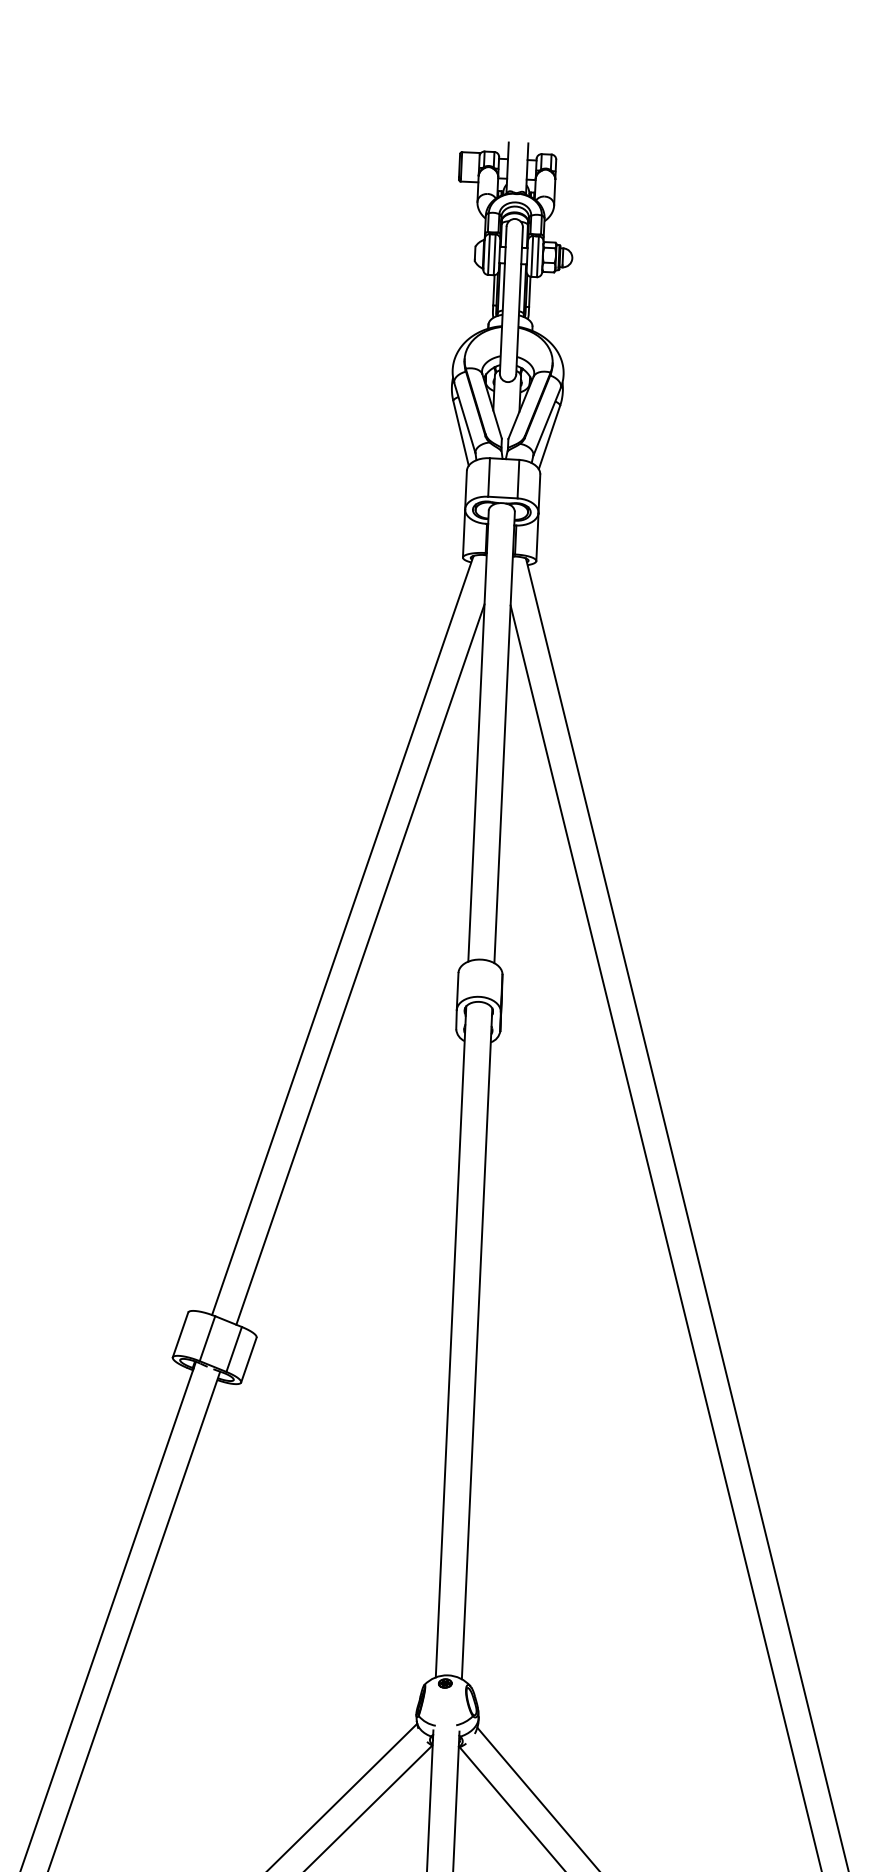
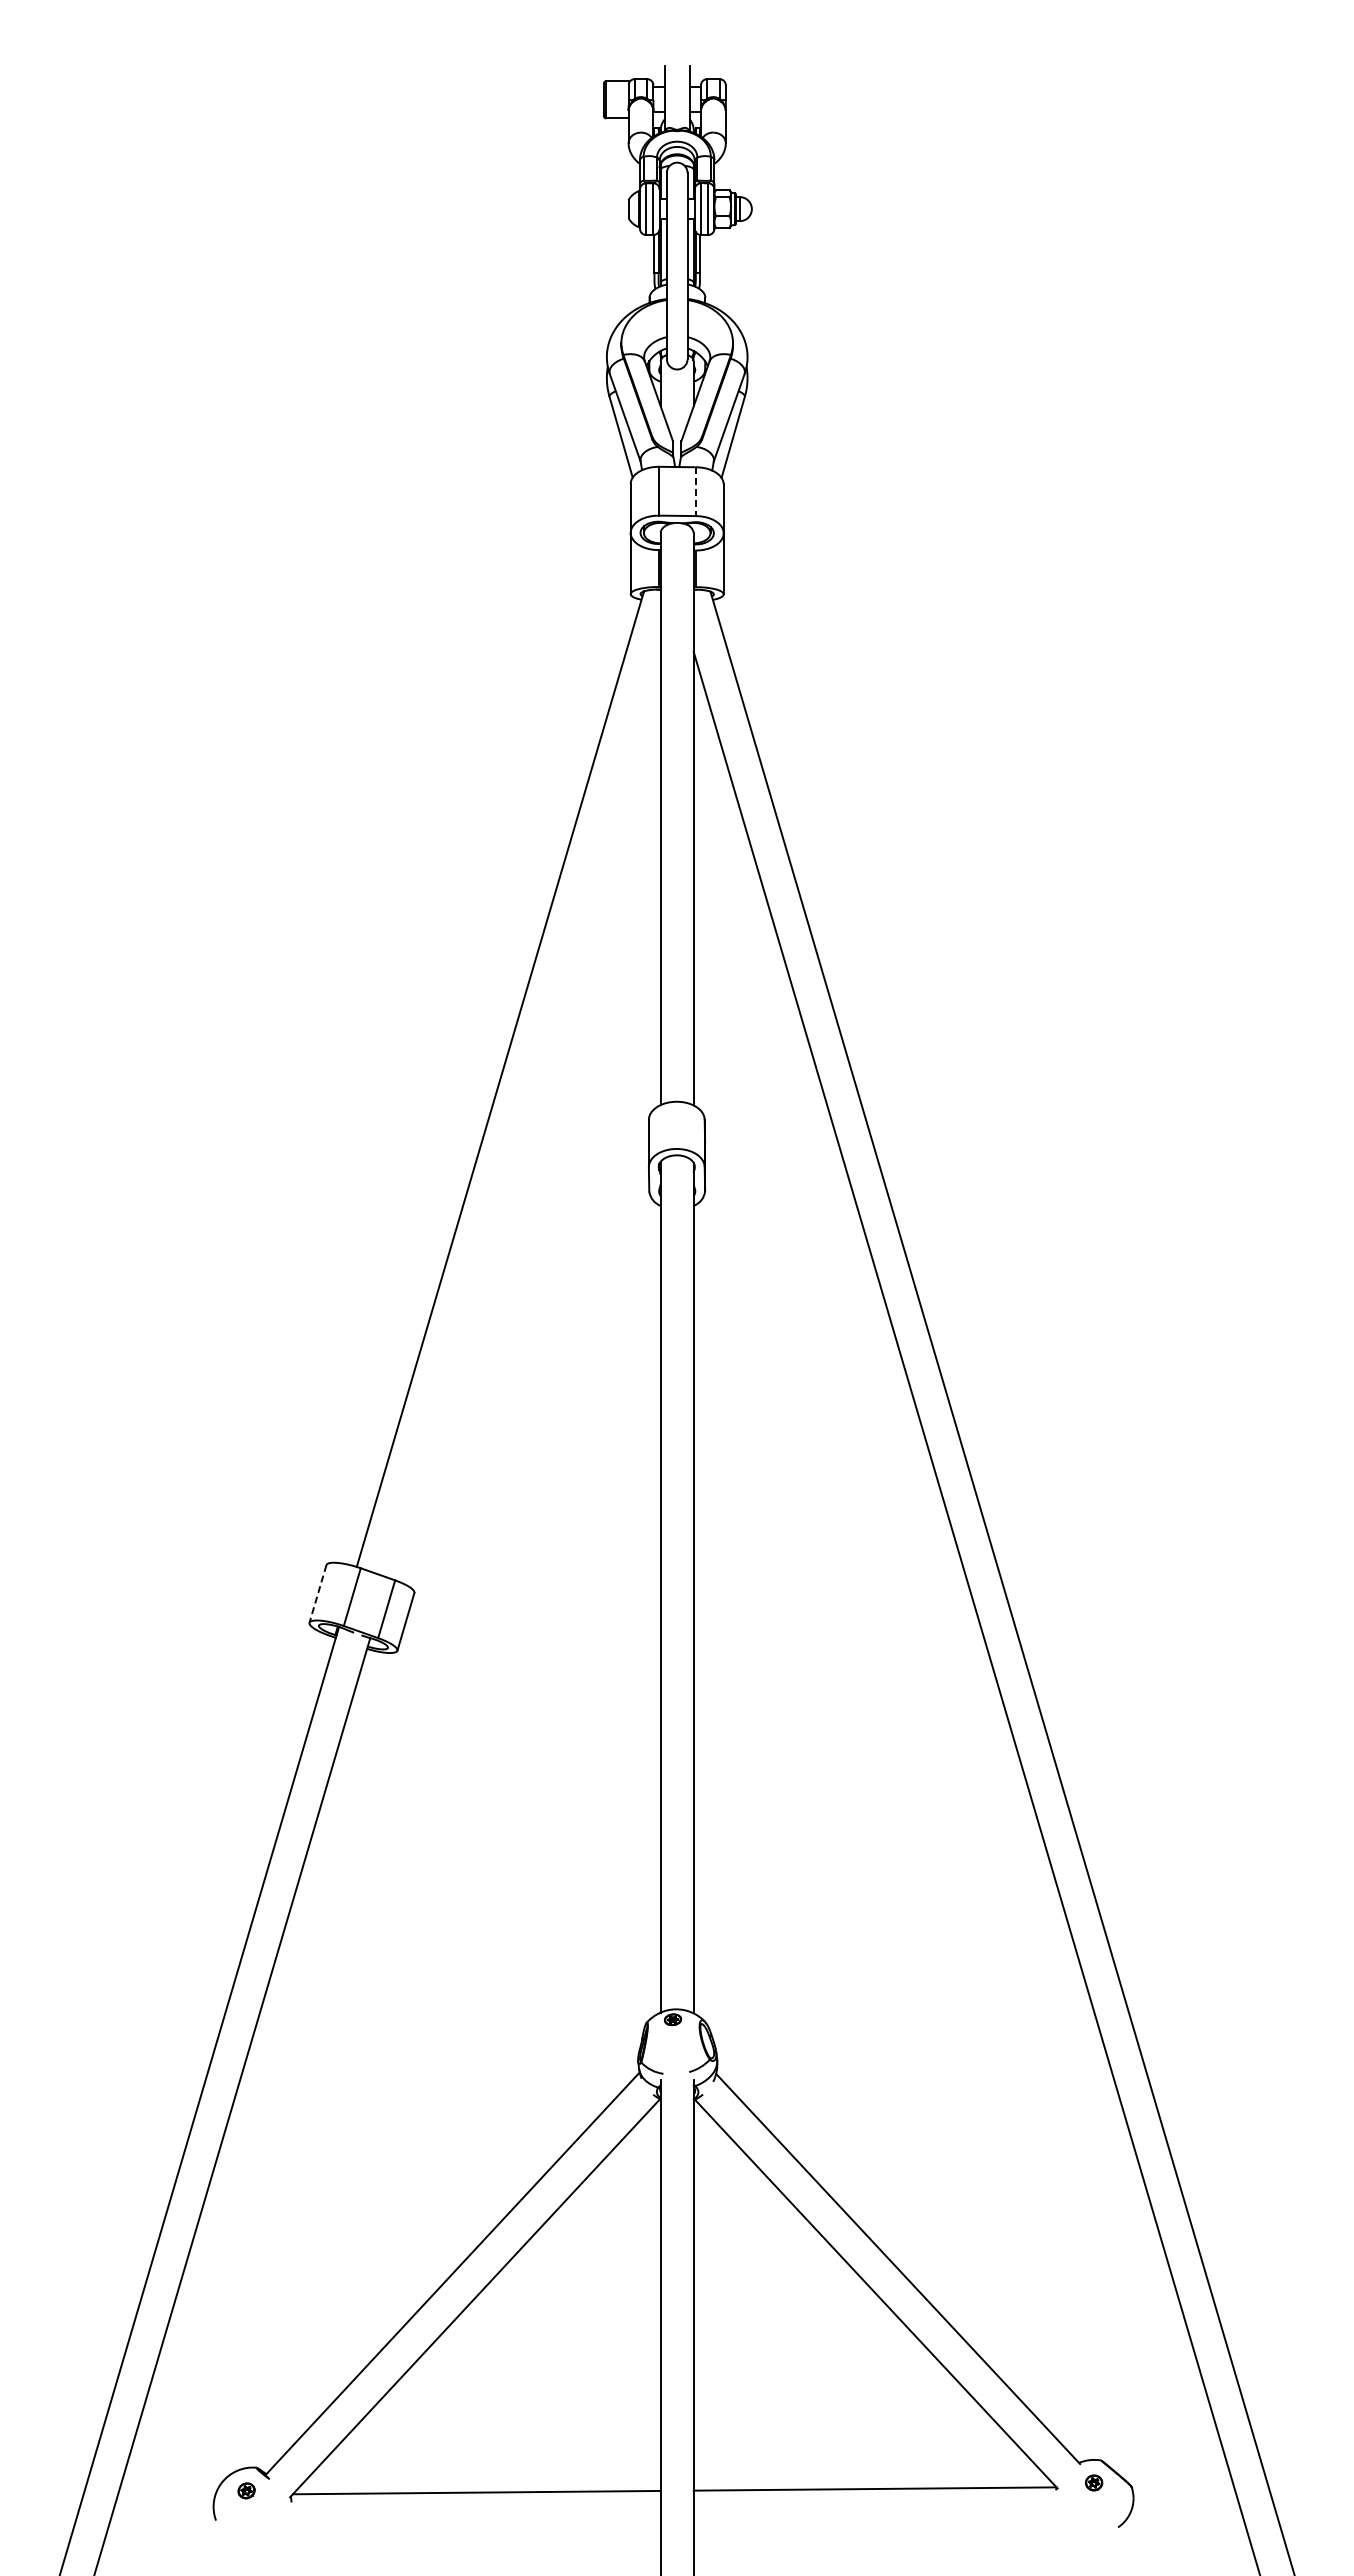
line: (518, 479) -> (696, 492), solid -> dashed
line: (360, 964) -> (524, 1114), removed
line: (180, 1335) -> (317, 1594), solid -> dashed

